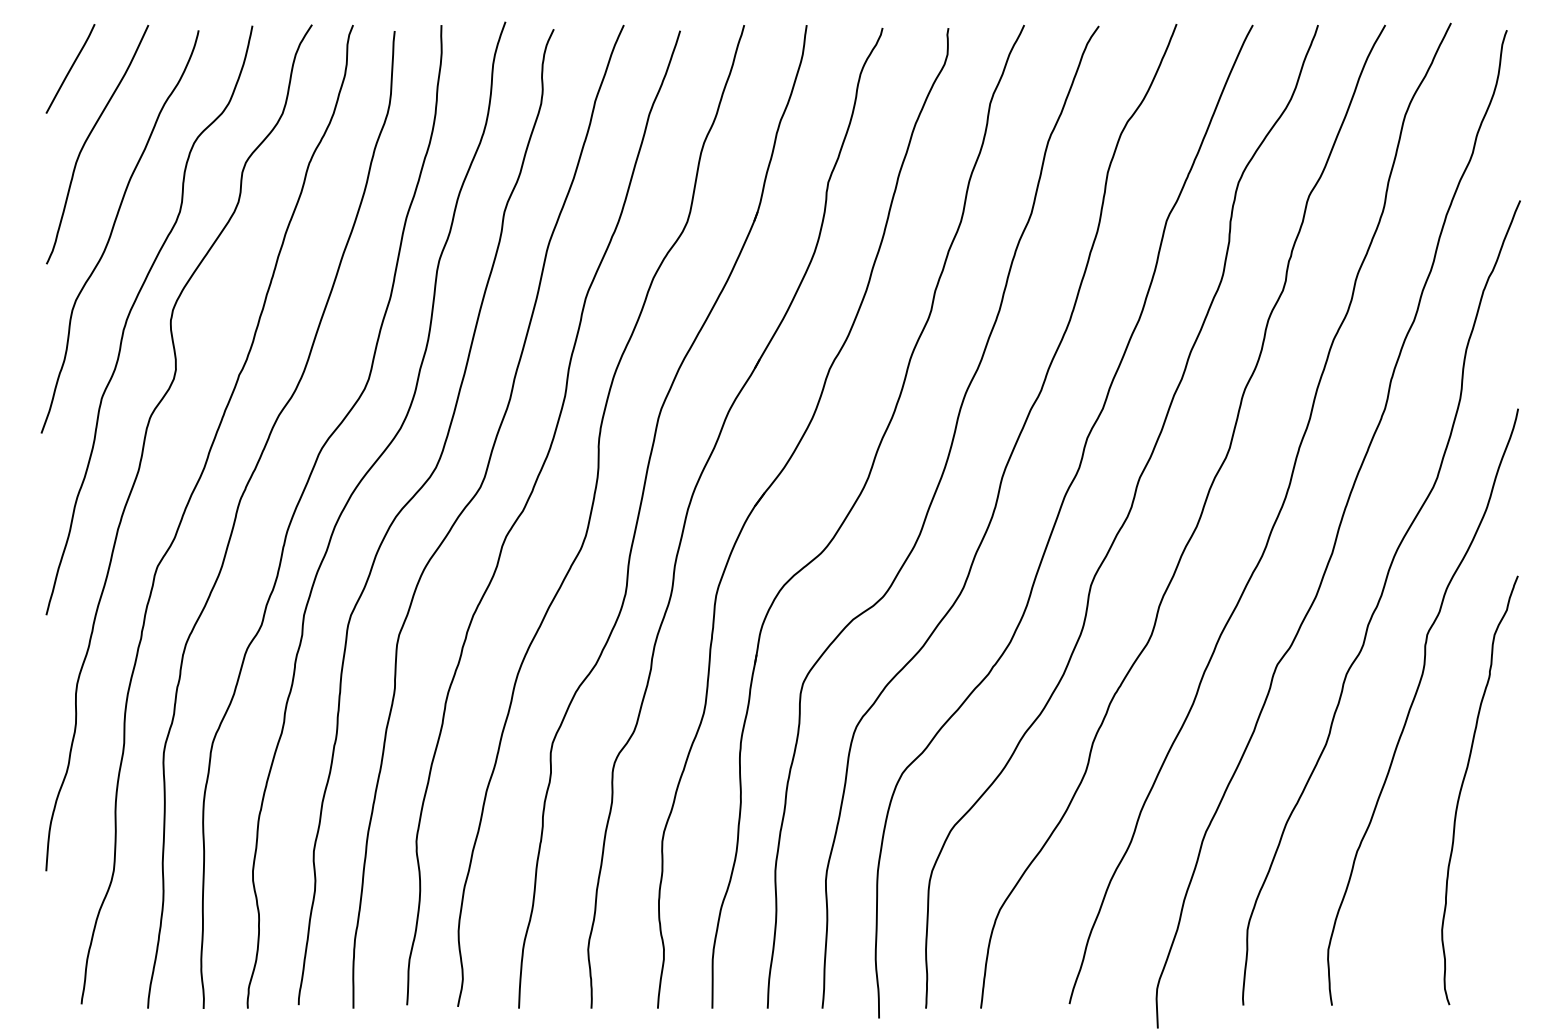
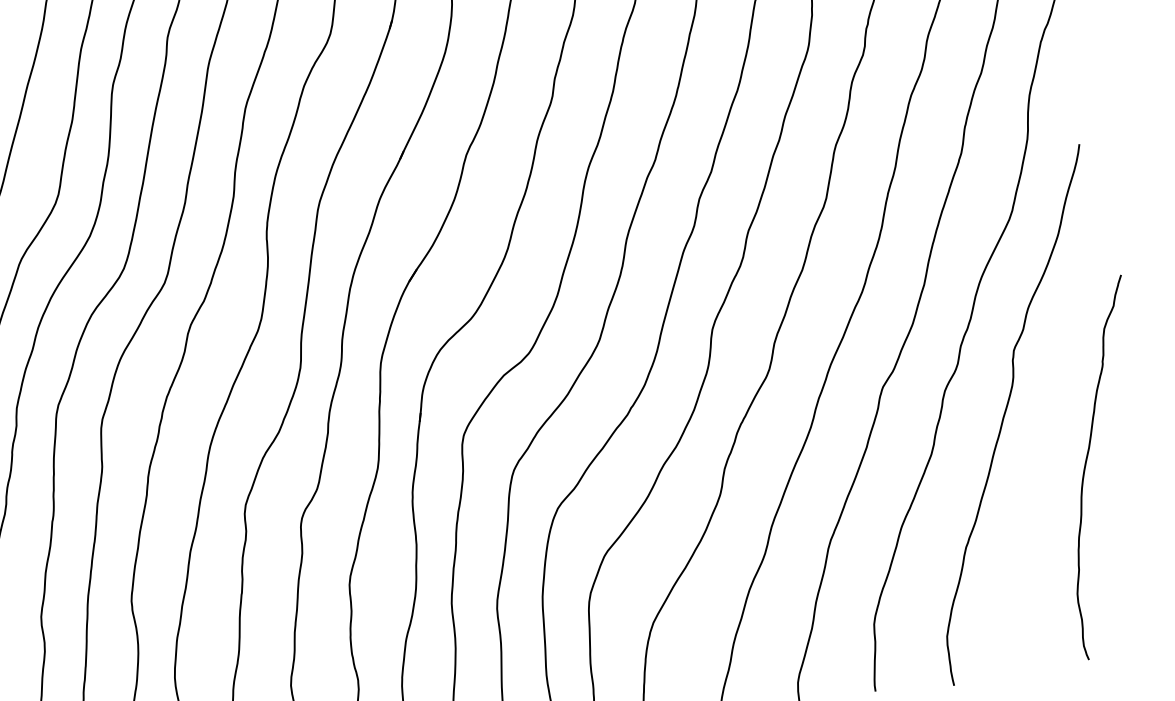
curve: (1463, 784) -> (1086, 463), moved

